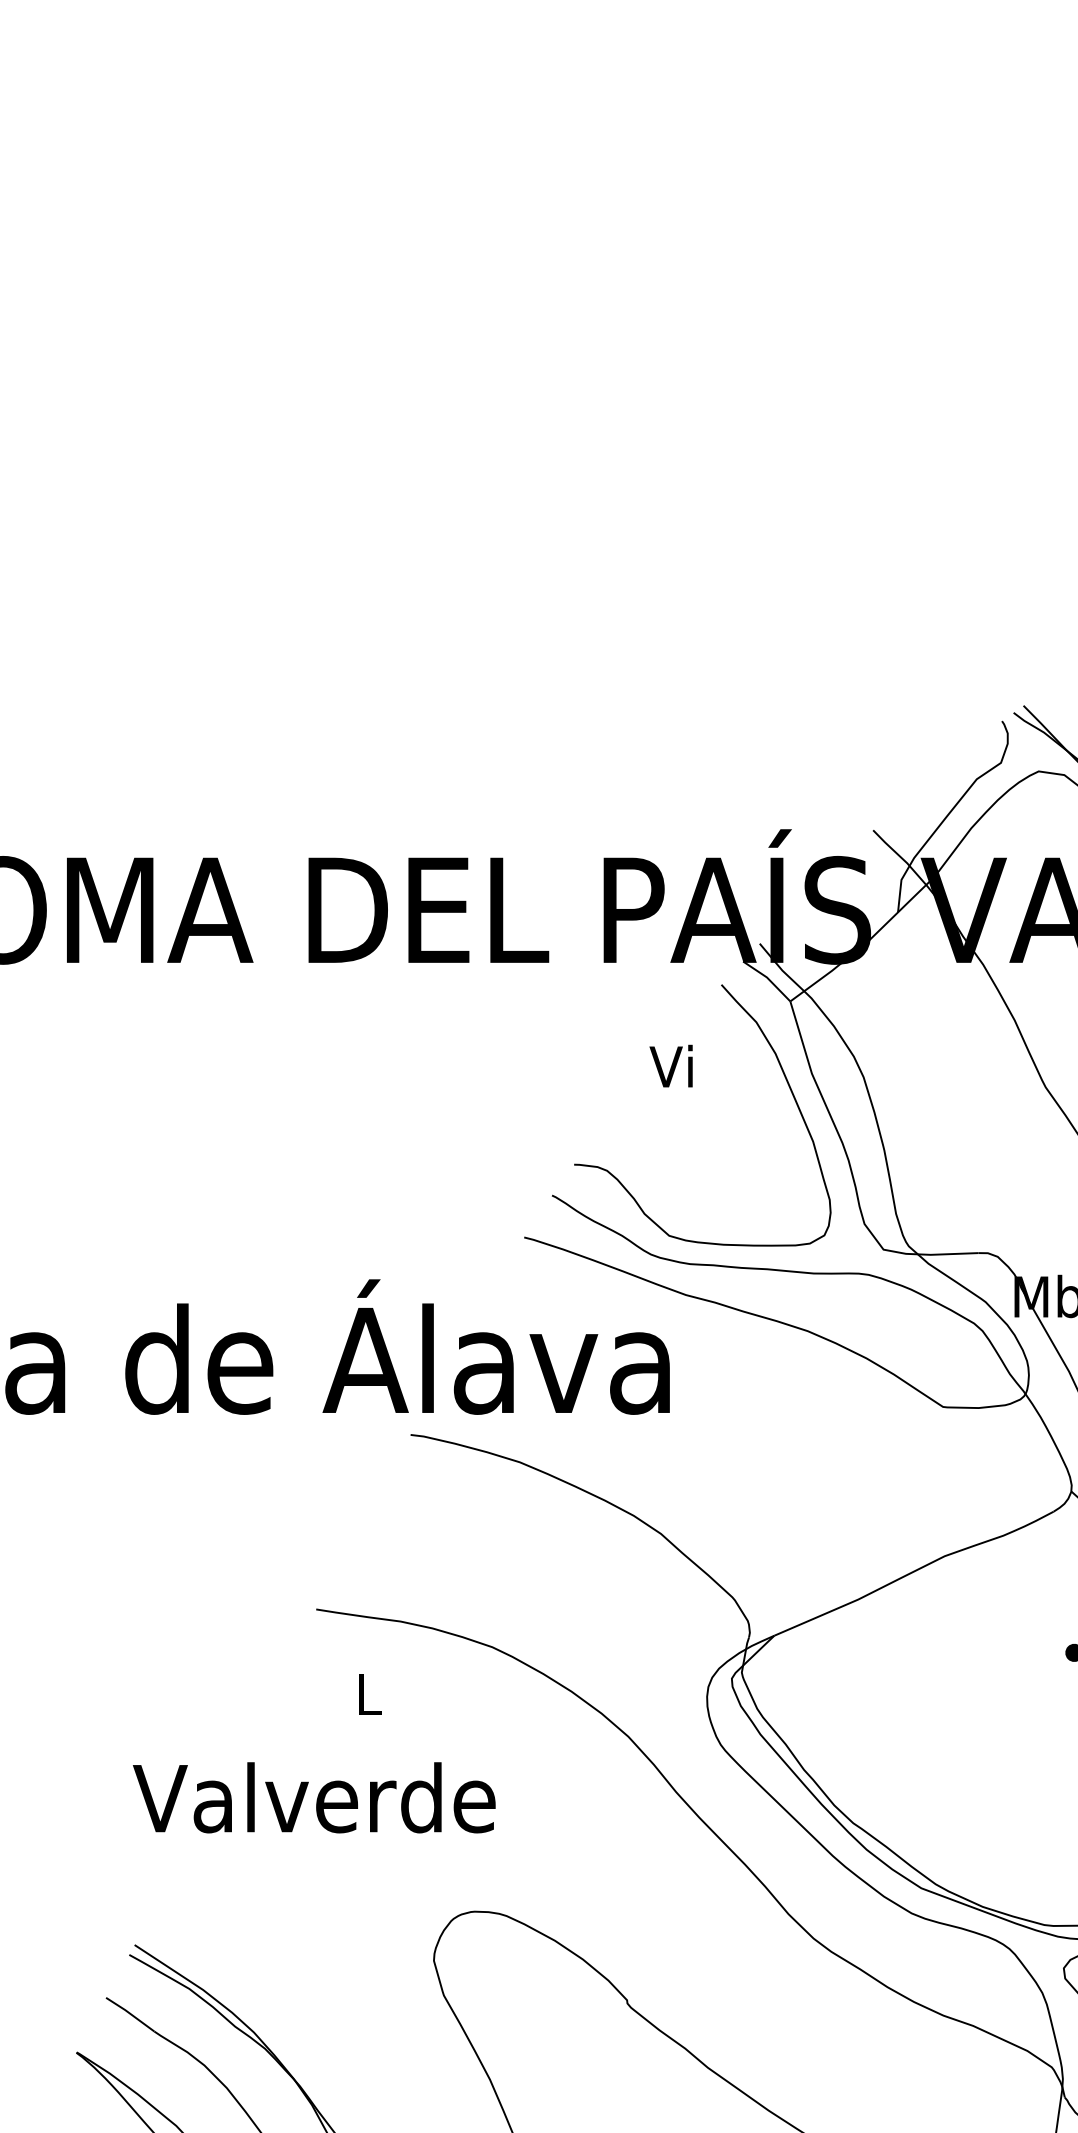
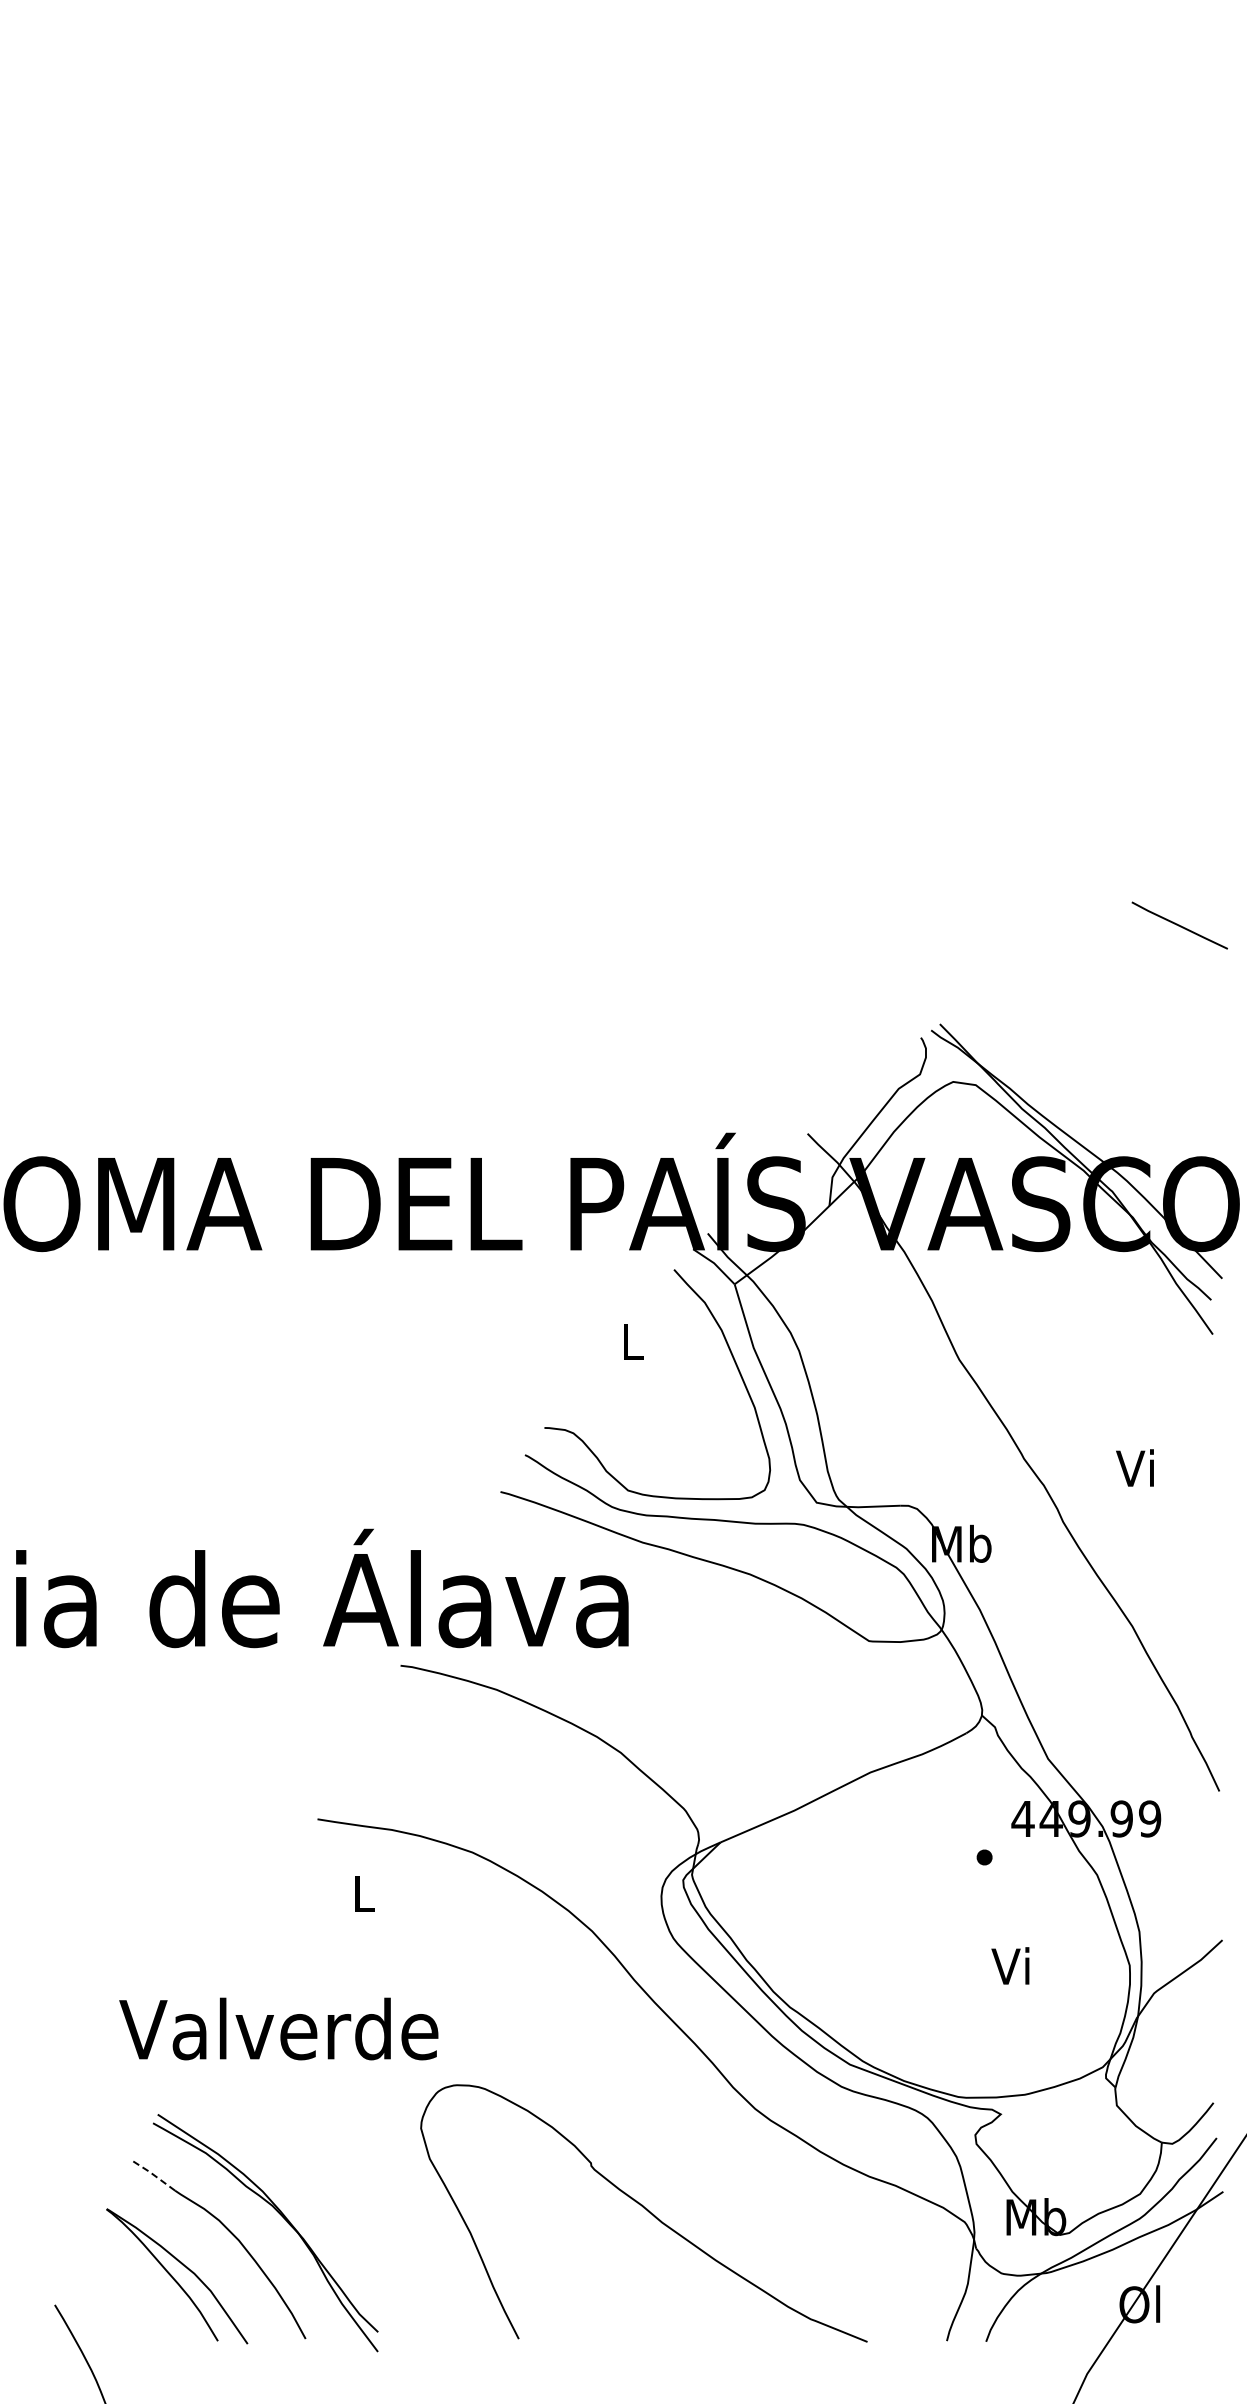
text: (670, 1065) -> (629, 1340), Vi -> L
text: (313, 1797) -> (278, 2028), moved
line: (129, 2013) -> (153, 2174), solid -> dashed

